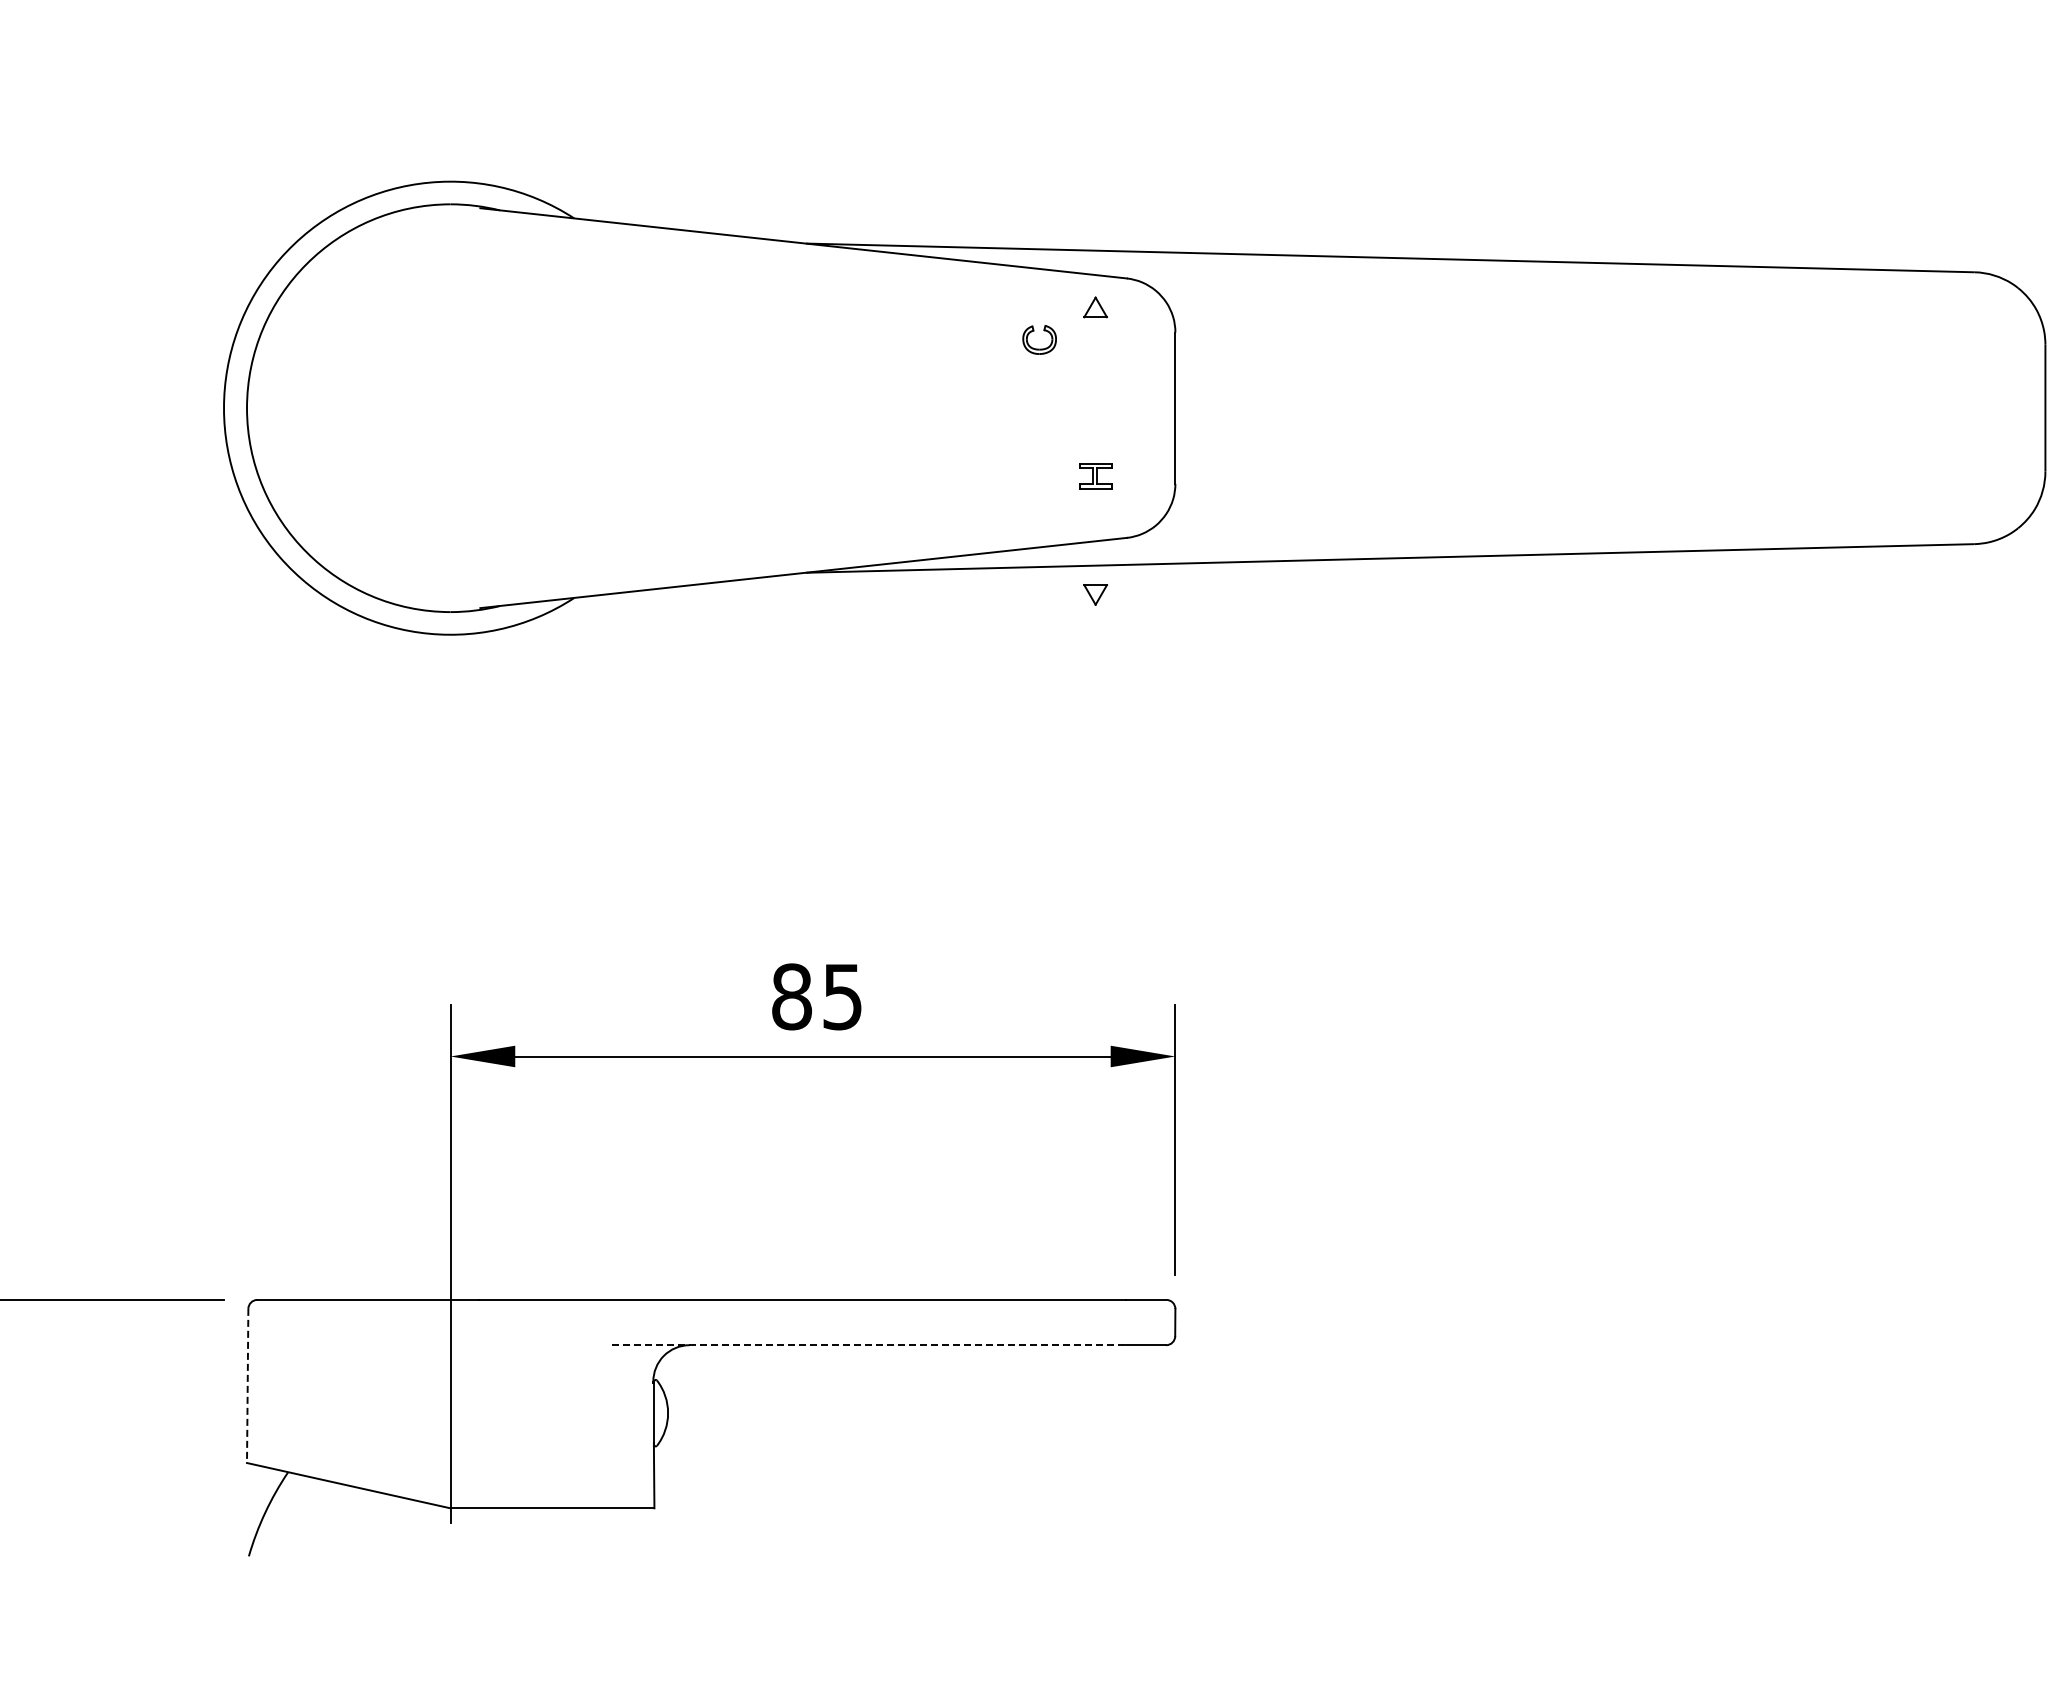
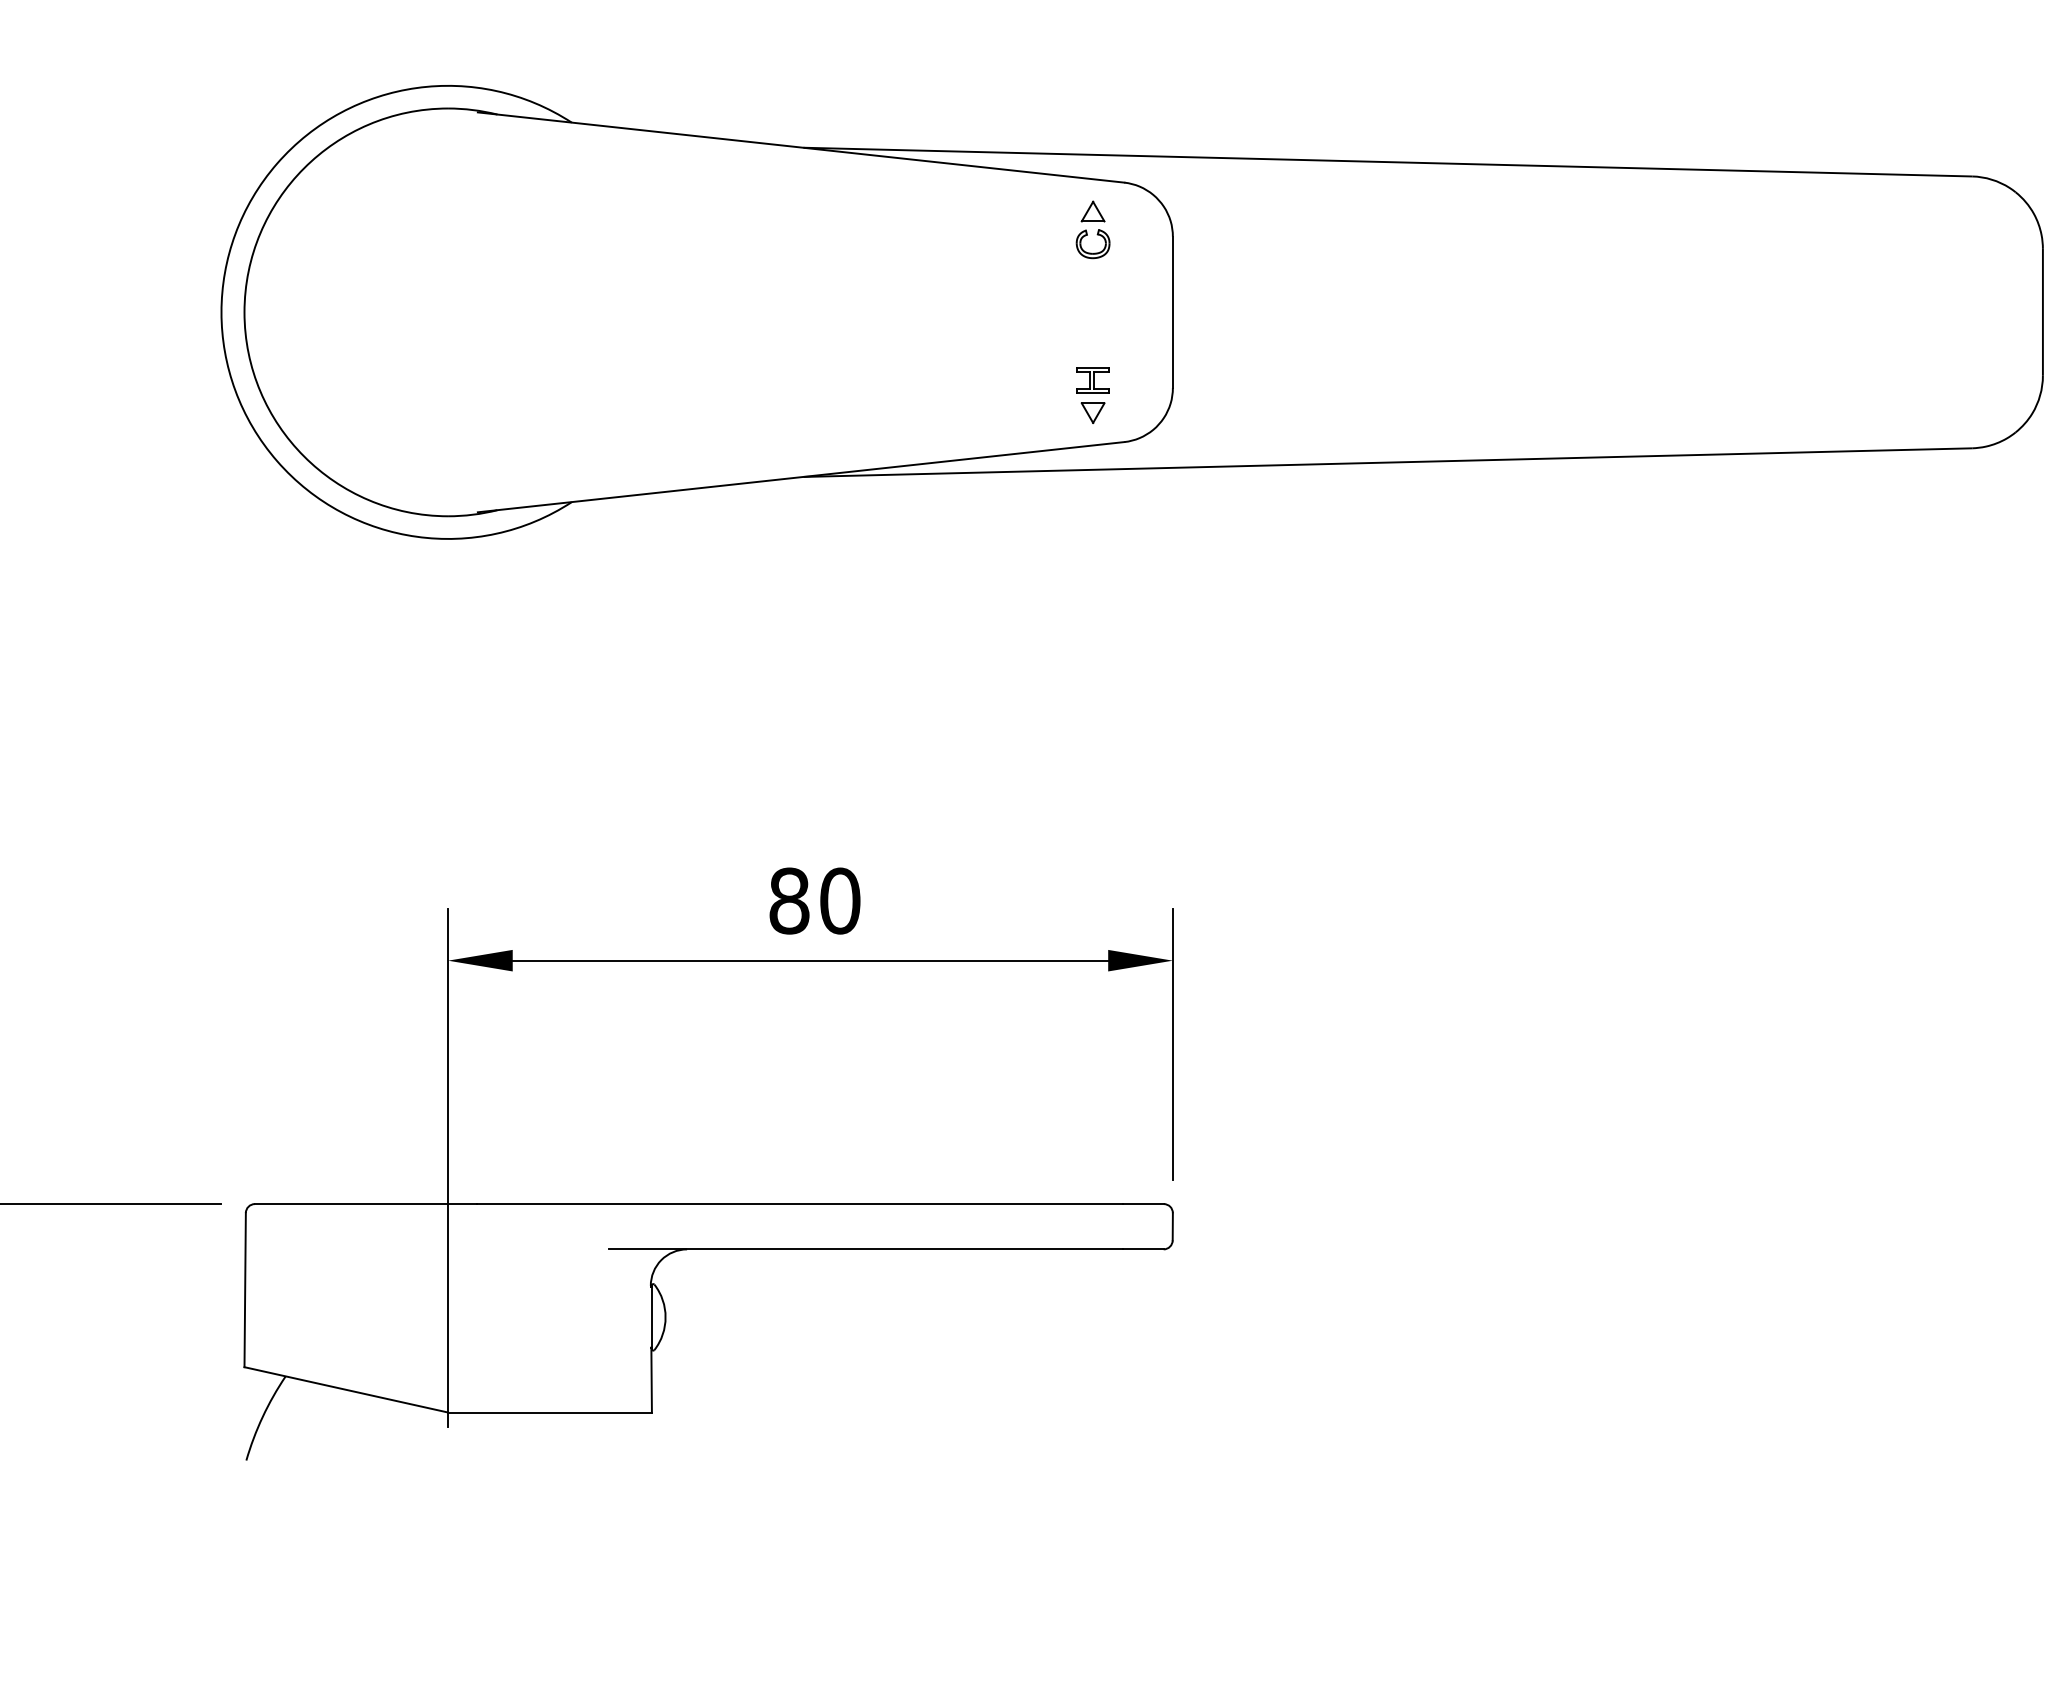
part: (1039, 348) -> (1092, 252), moved
part: (1095, 594) -> (1092, 412), moved
text: (842, 996) -> (839, 900), 85 -> 80
line: (868, 1345) -> (865, 1249), dashed -> solid
line: (247, 1386) -> (244, 1290), dashed -> solid

